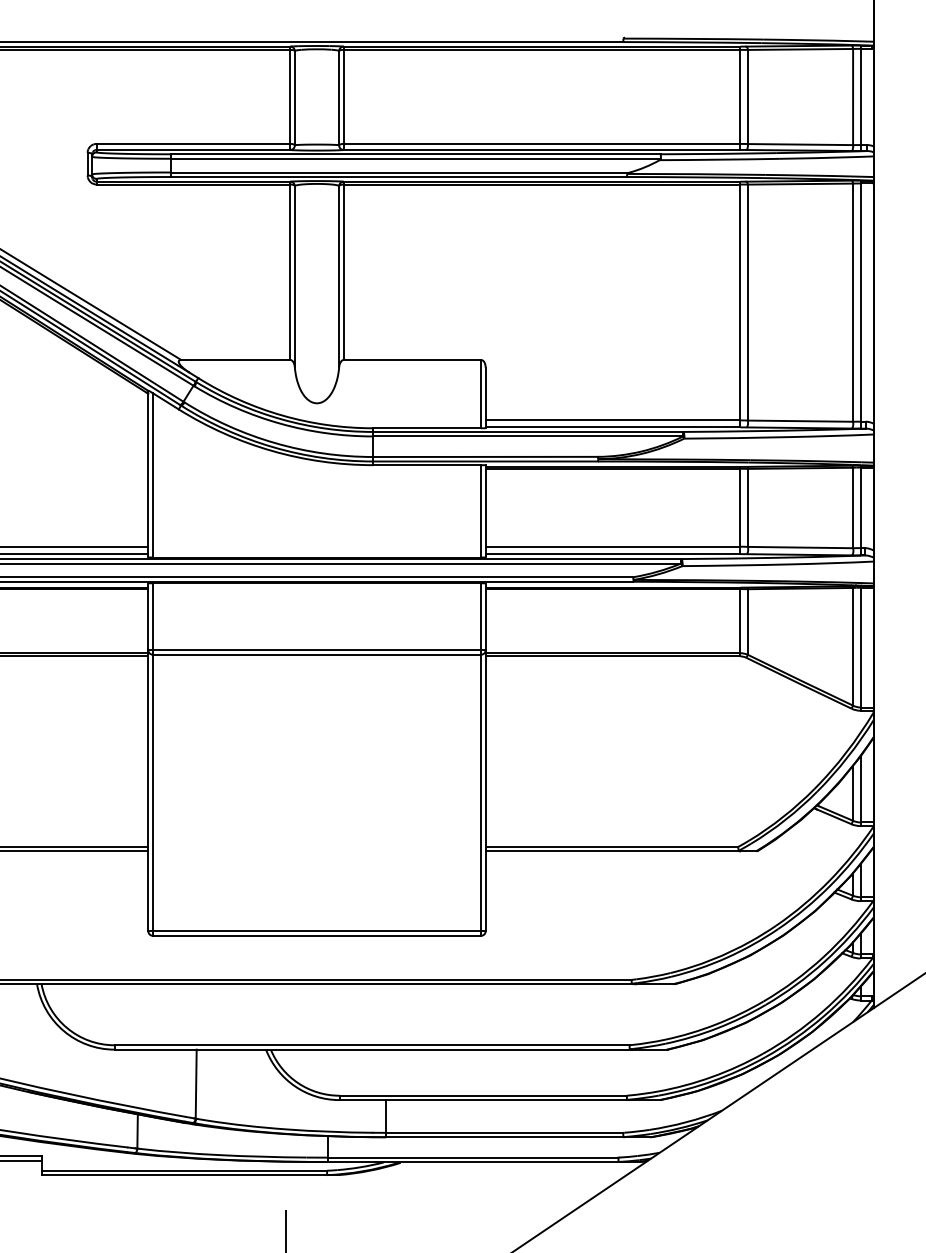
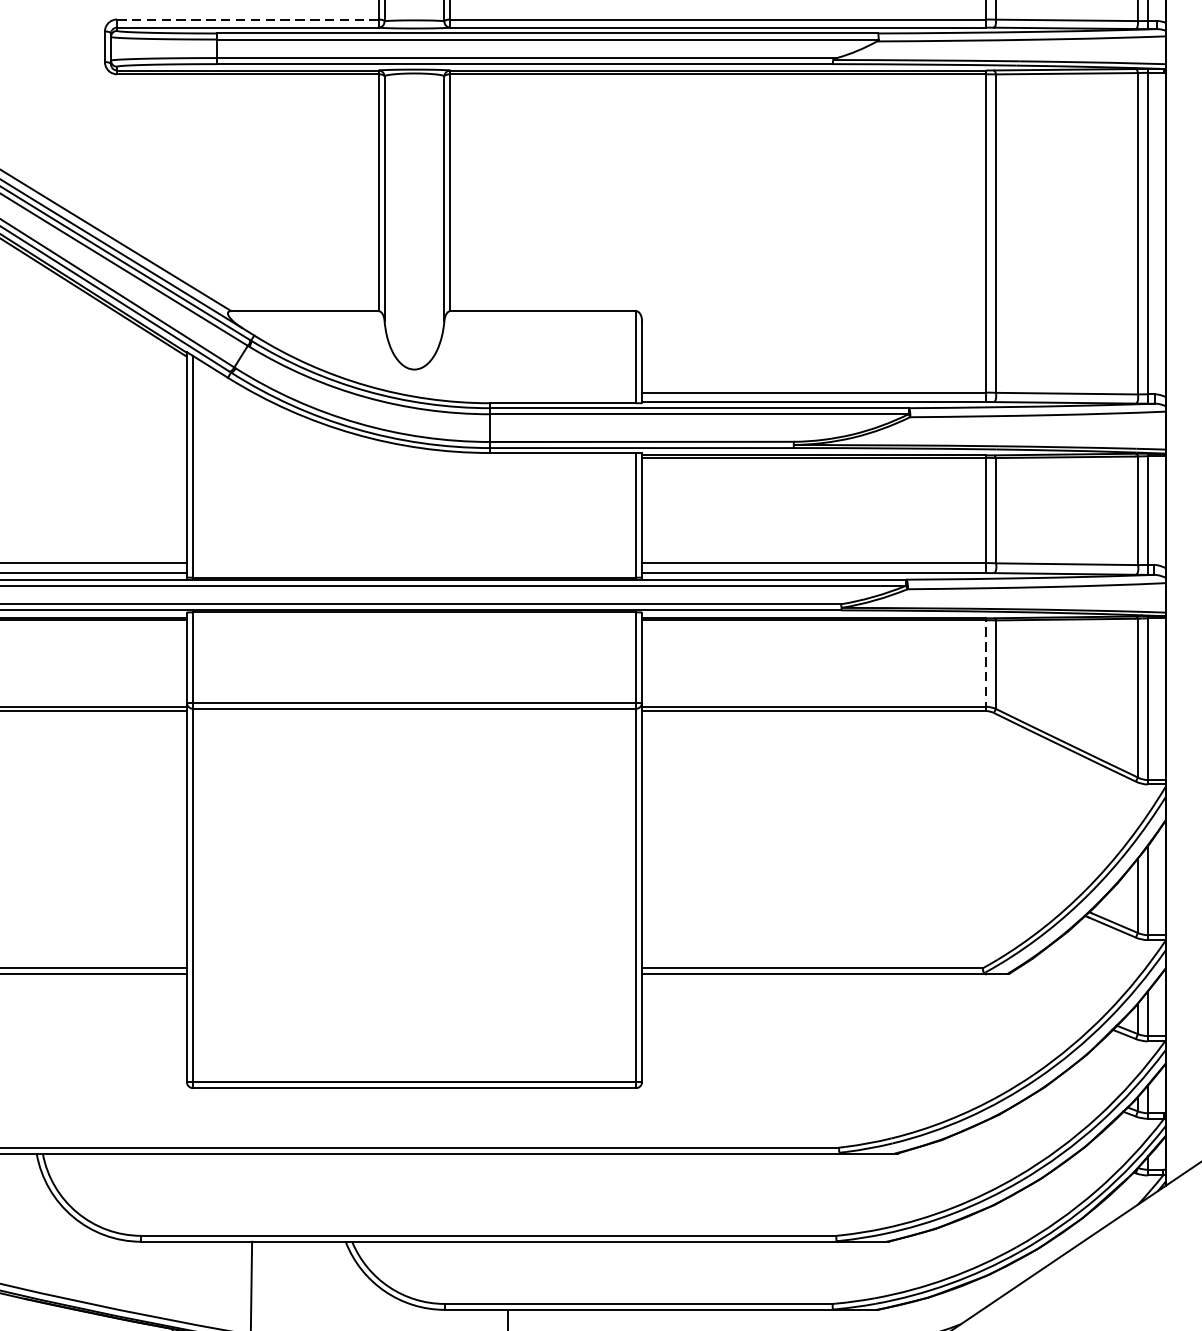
line: (193, 143) -> (247, 18), solid -> dashed
line: (740, 621) -> (985, 663), solid -> dashed

